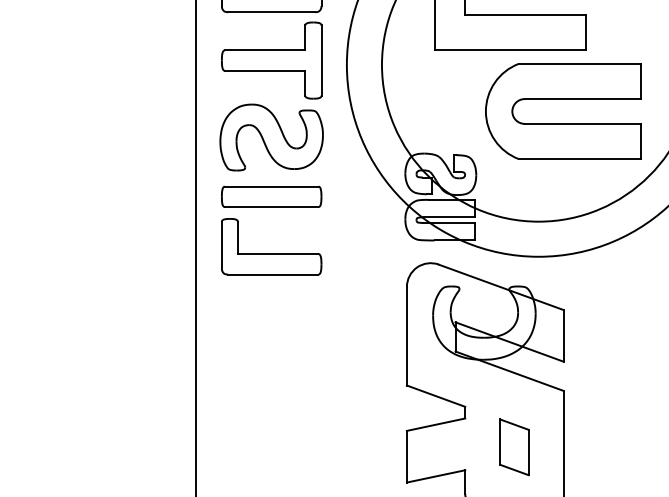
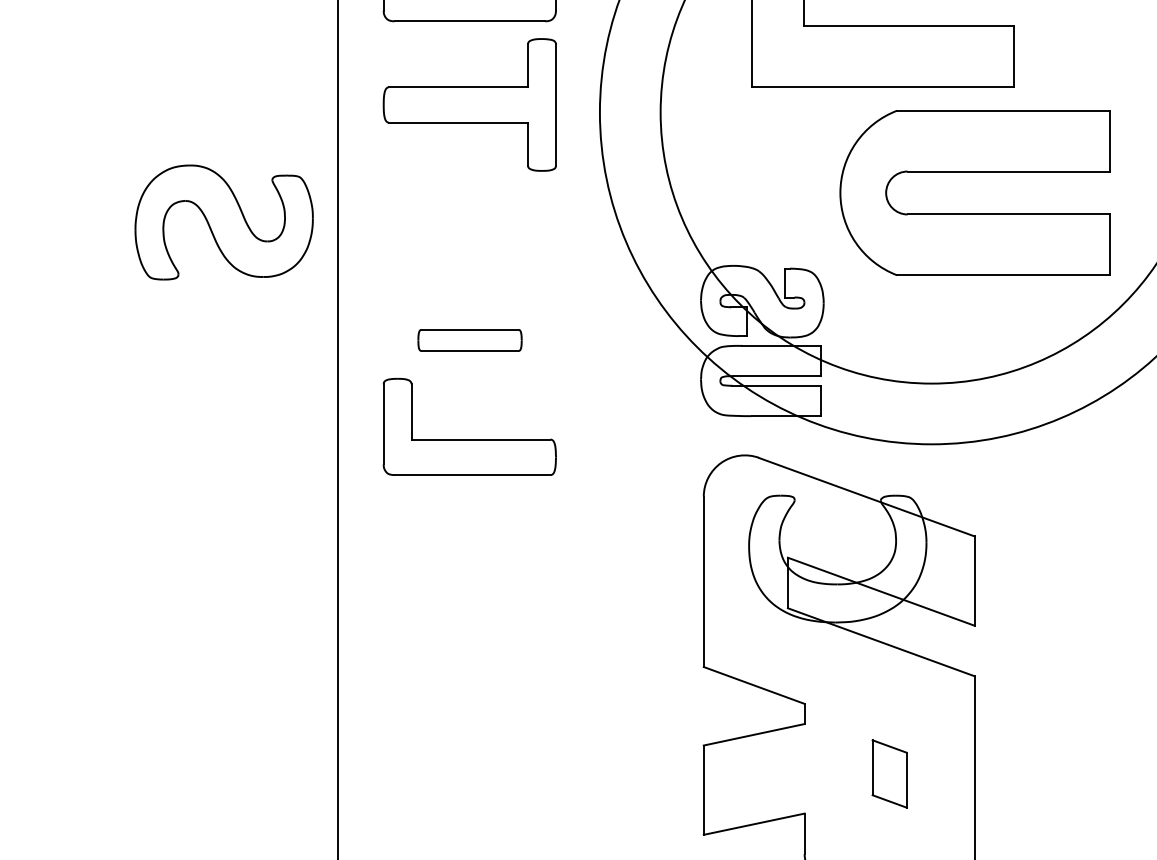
part: (271, 137) -> (223, 222), moved
part: (271, 196) -> (469, 340), size x0.6
part: (514, 447) -> (889, 774), size x0.7

